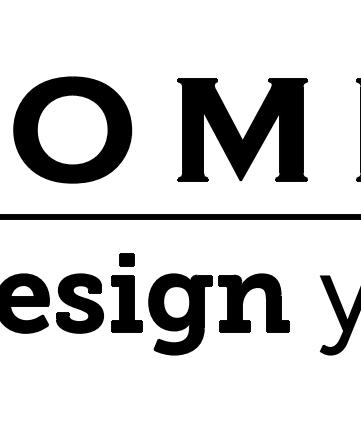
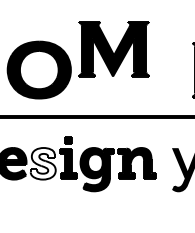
part: (241, 130) -> (113, 49), moved
fill: (78, 303) -> (42, 163), removed

